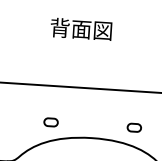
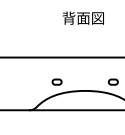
text: (80, 28) -> (82, 17), moved

